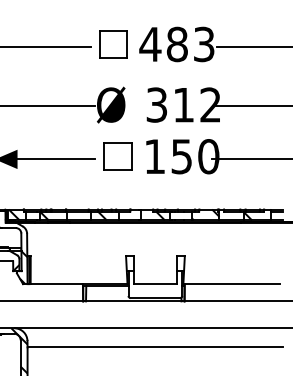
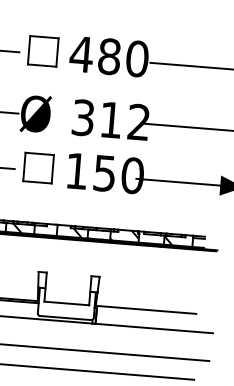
text: (203, 44) -> (136, 58), 483 -> 480

